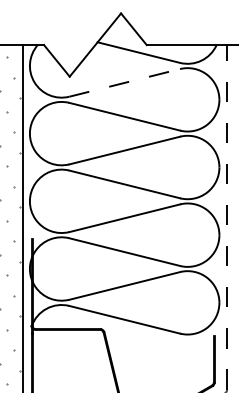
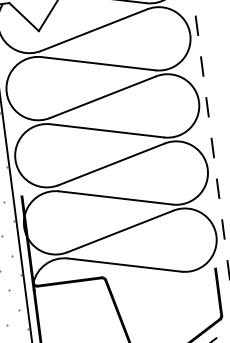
line: (125, 82) -> (94, 29), dashed -> solid

